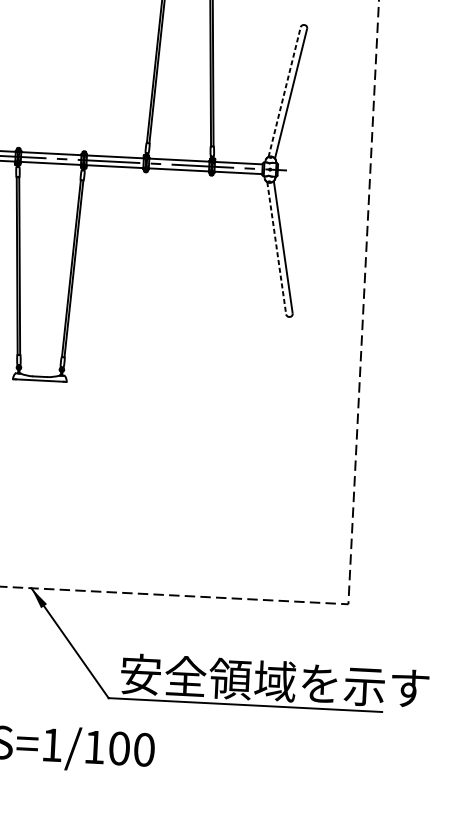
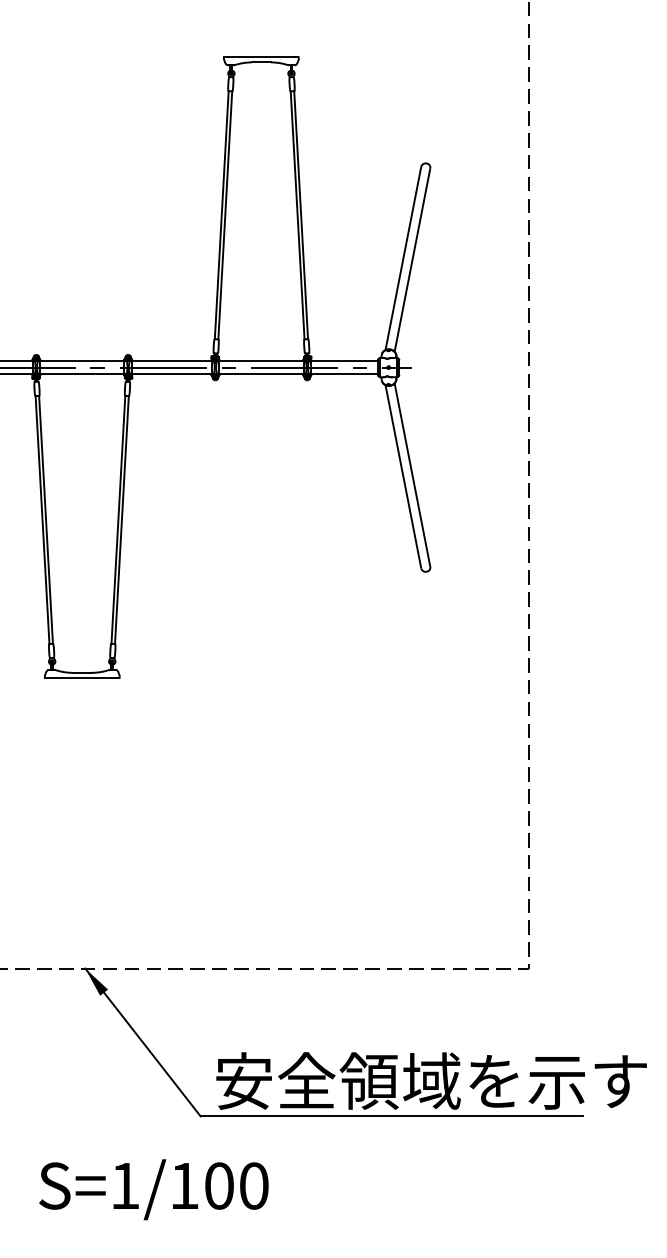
line: (284, 91) -> (403, 257), dashed -> solid
line: (276, 248) -> (403, 477), dashed -> solid

